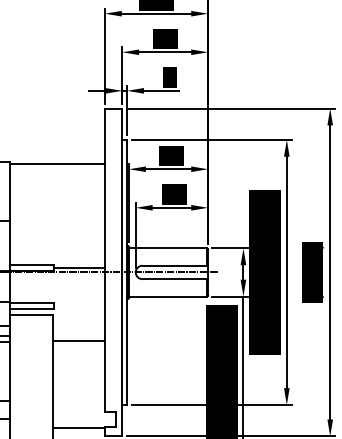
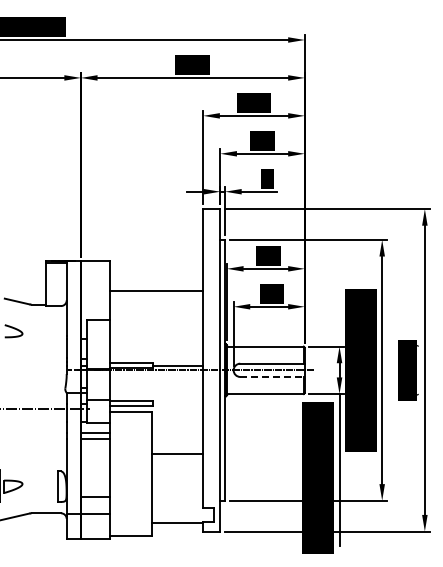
line: (57, 164) -> (156, 291), moved
line: (176, 278) -> (273, 376), solid -> dashed
line: (78, 340) -> (177, 454), moved

